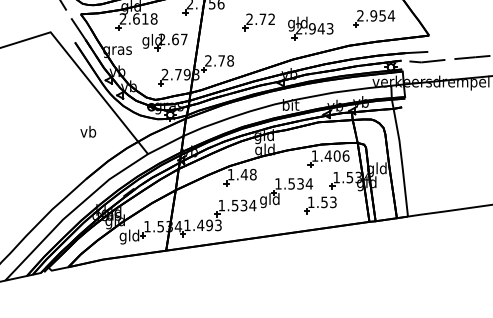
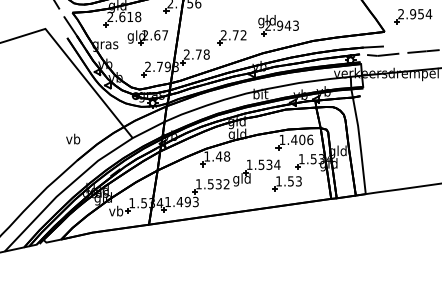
part: (374, 18) -> (413, 16), moved
part: (258, 21) -> (231, 37), moved
text: (88, 131) -> (73, 138), moved
text: (252, 205) -> (226, 184), 1.534 -> 1.532
text: (128, 237) -> (115, 212), gld -> vb

